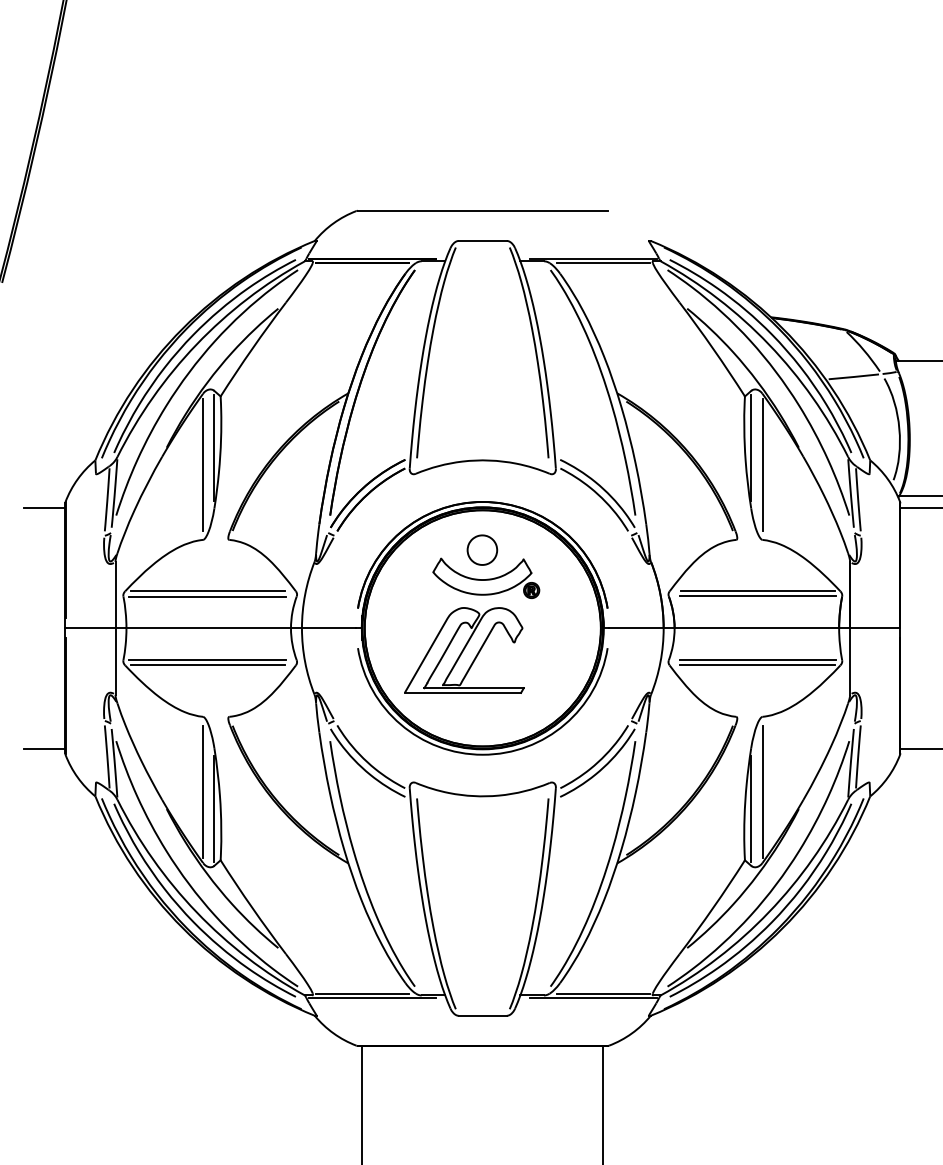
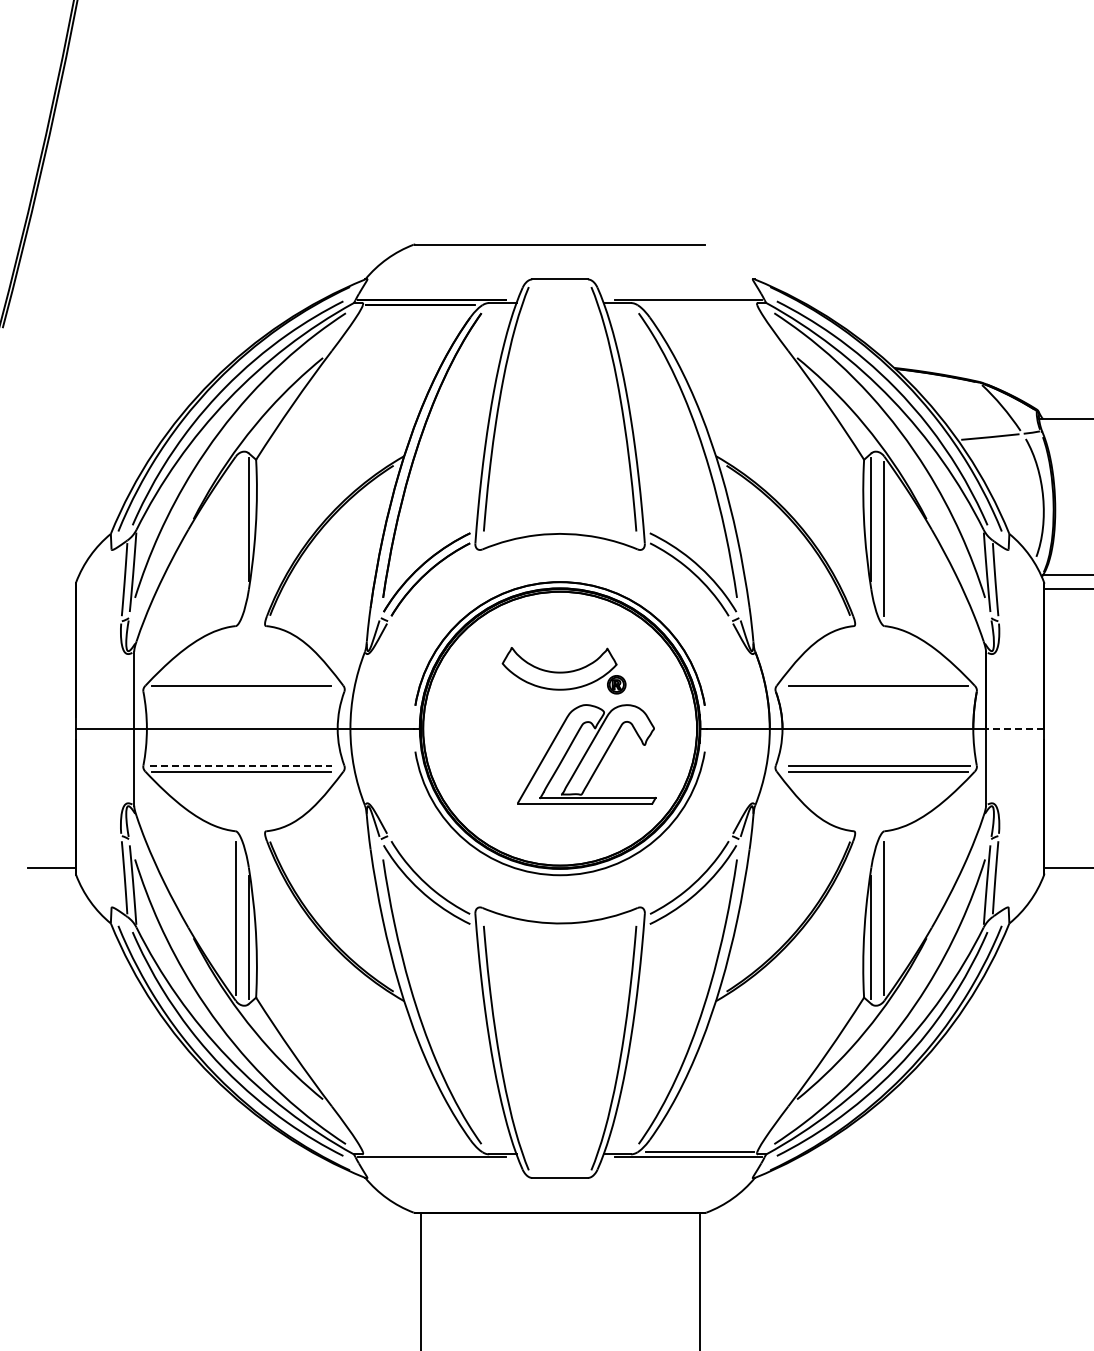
line: (603, 263) -> (699, 305), removed
line: (202, 464) -> (235, 538), removed
line: (44, 508) -> (51, 589), removed
part: (482, 550) -> (559, 638), removed
line: (207, 596) -> (240, 691), removed
line: (757, 596) -> (878, 691), removed
line: (875, 628) -> (1015, 728), solid -> dashed
part: (464, 650) -> (586, 754), moved
line: (207, 660) -> (240, 765), solid -> dashed
line: (362, 993) -> (420, 1152), removed

